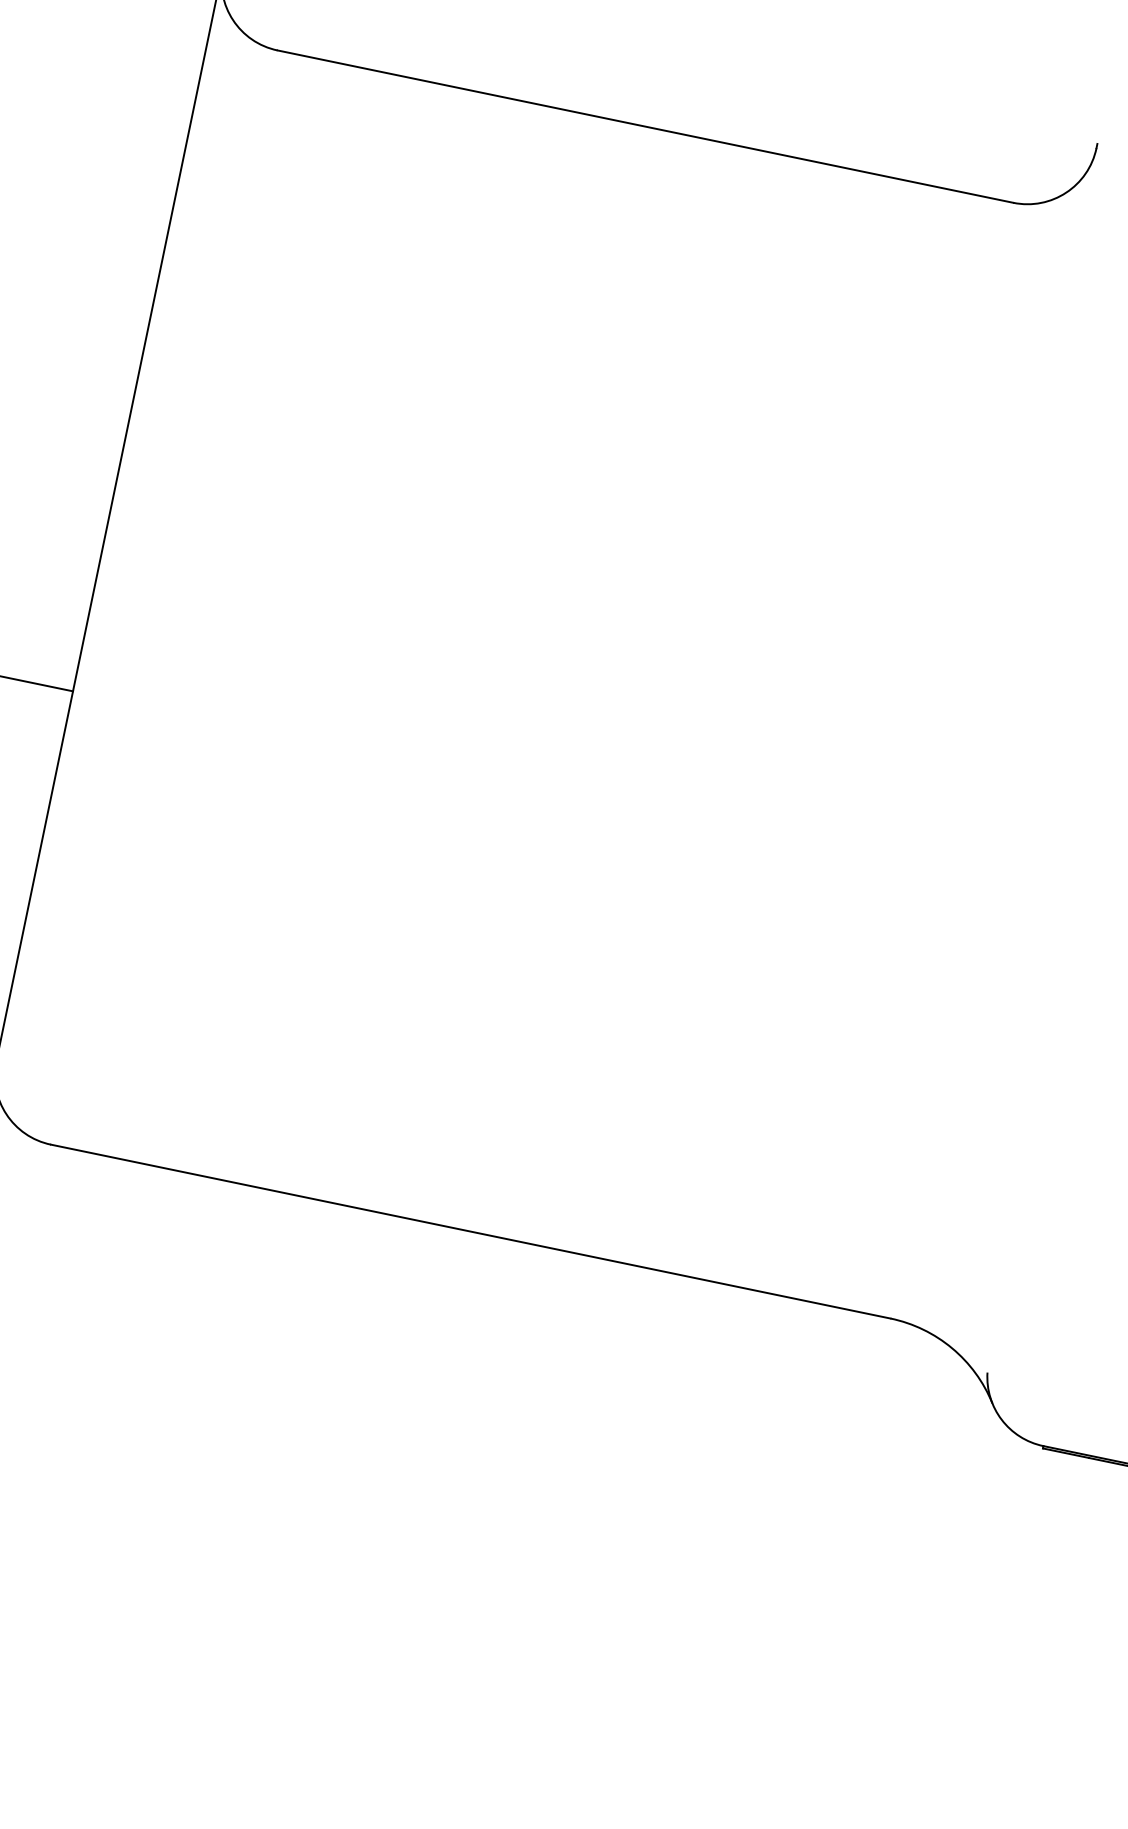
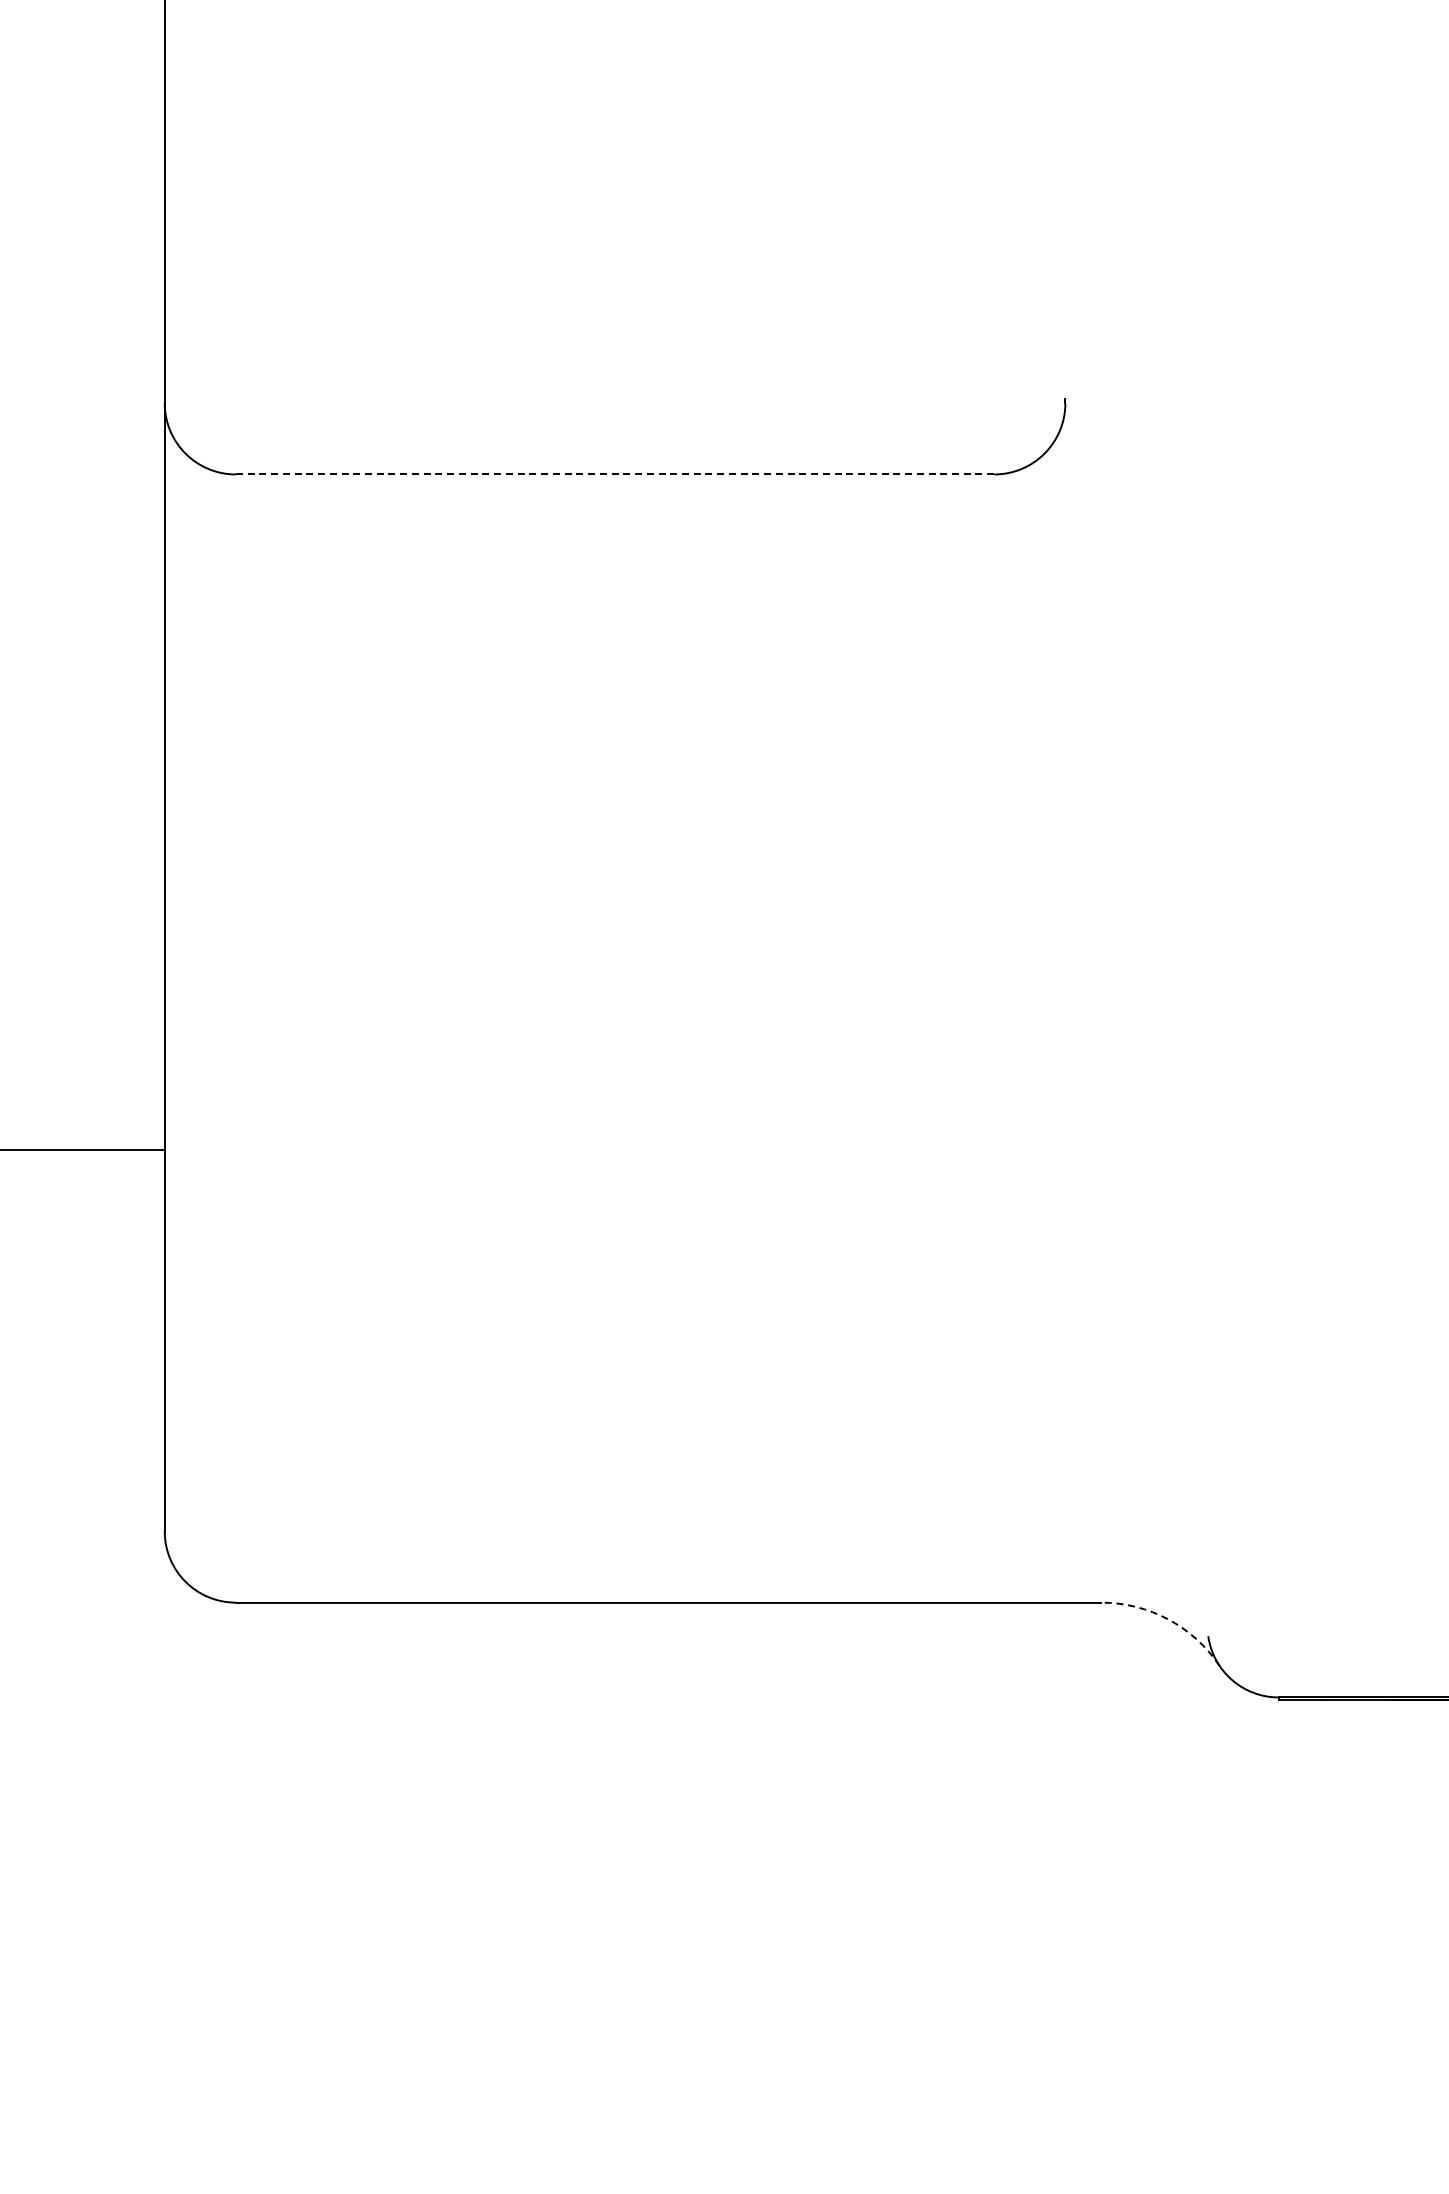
line: (645, 126) -> (615, 474), solid -> dashed
arc: (952, 1348) -> (1168, 1619), solid -> dashed

